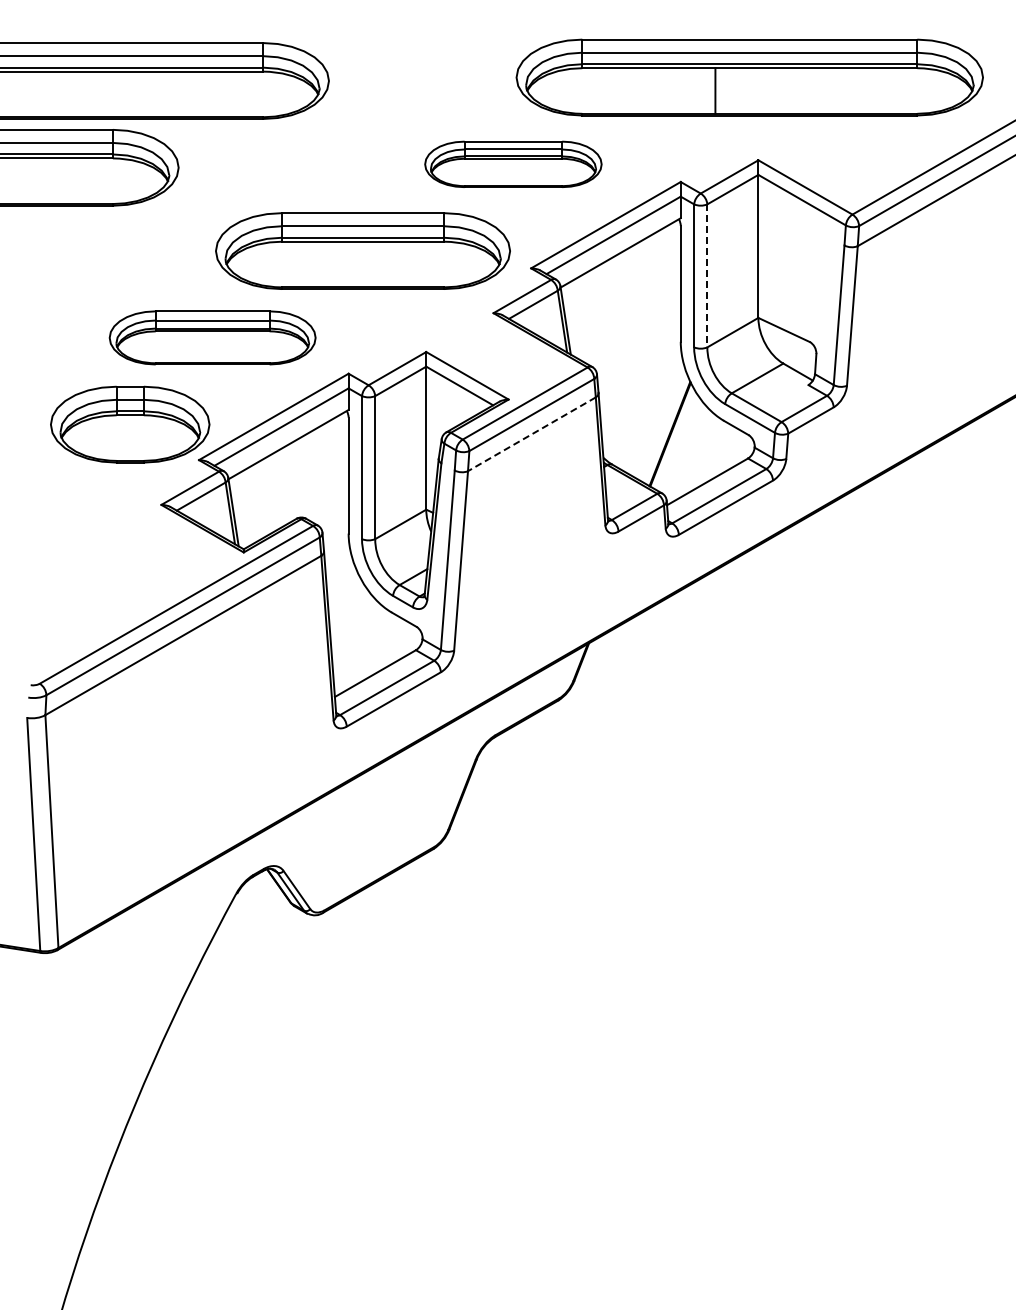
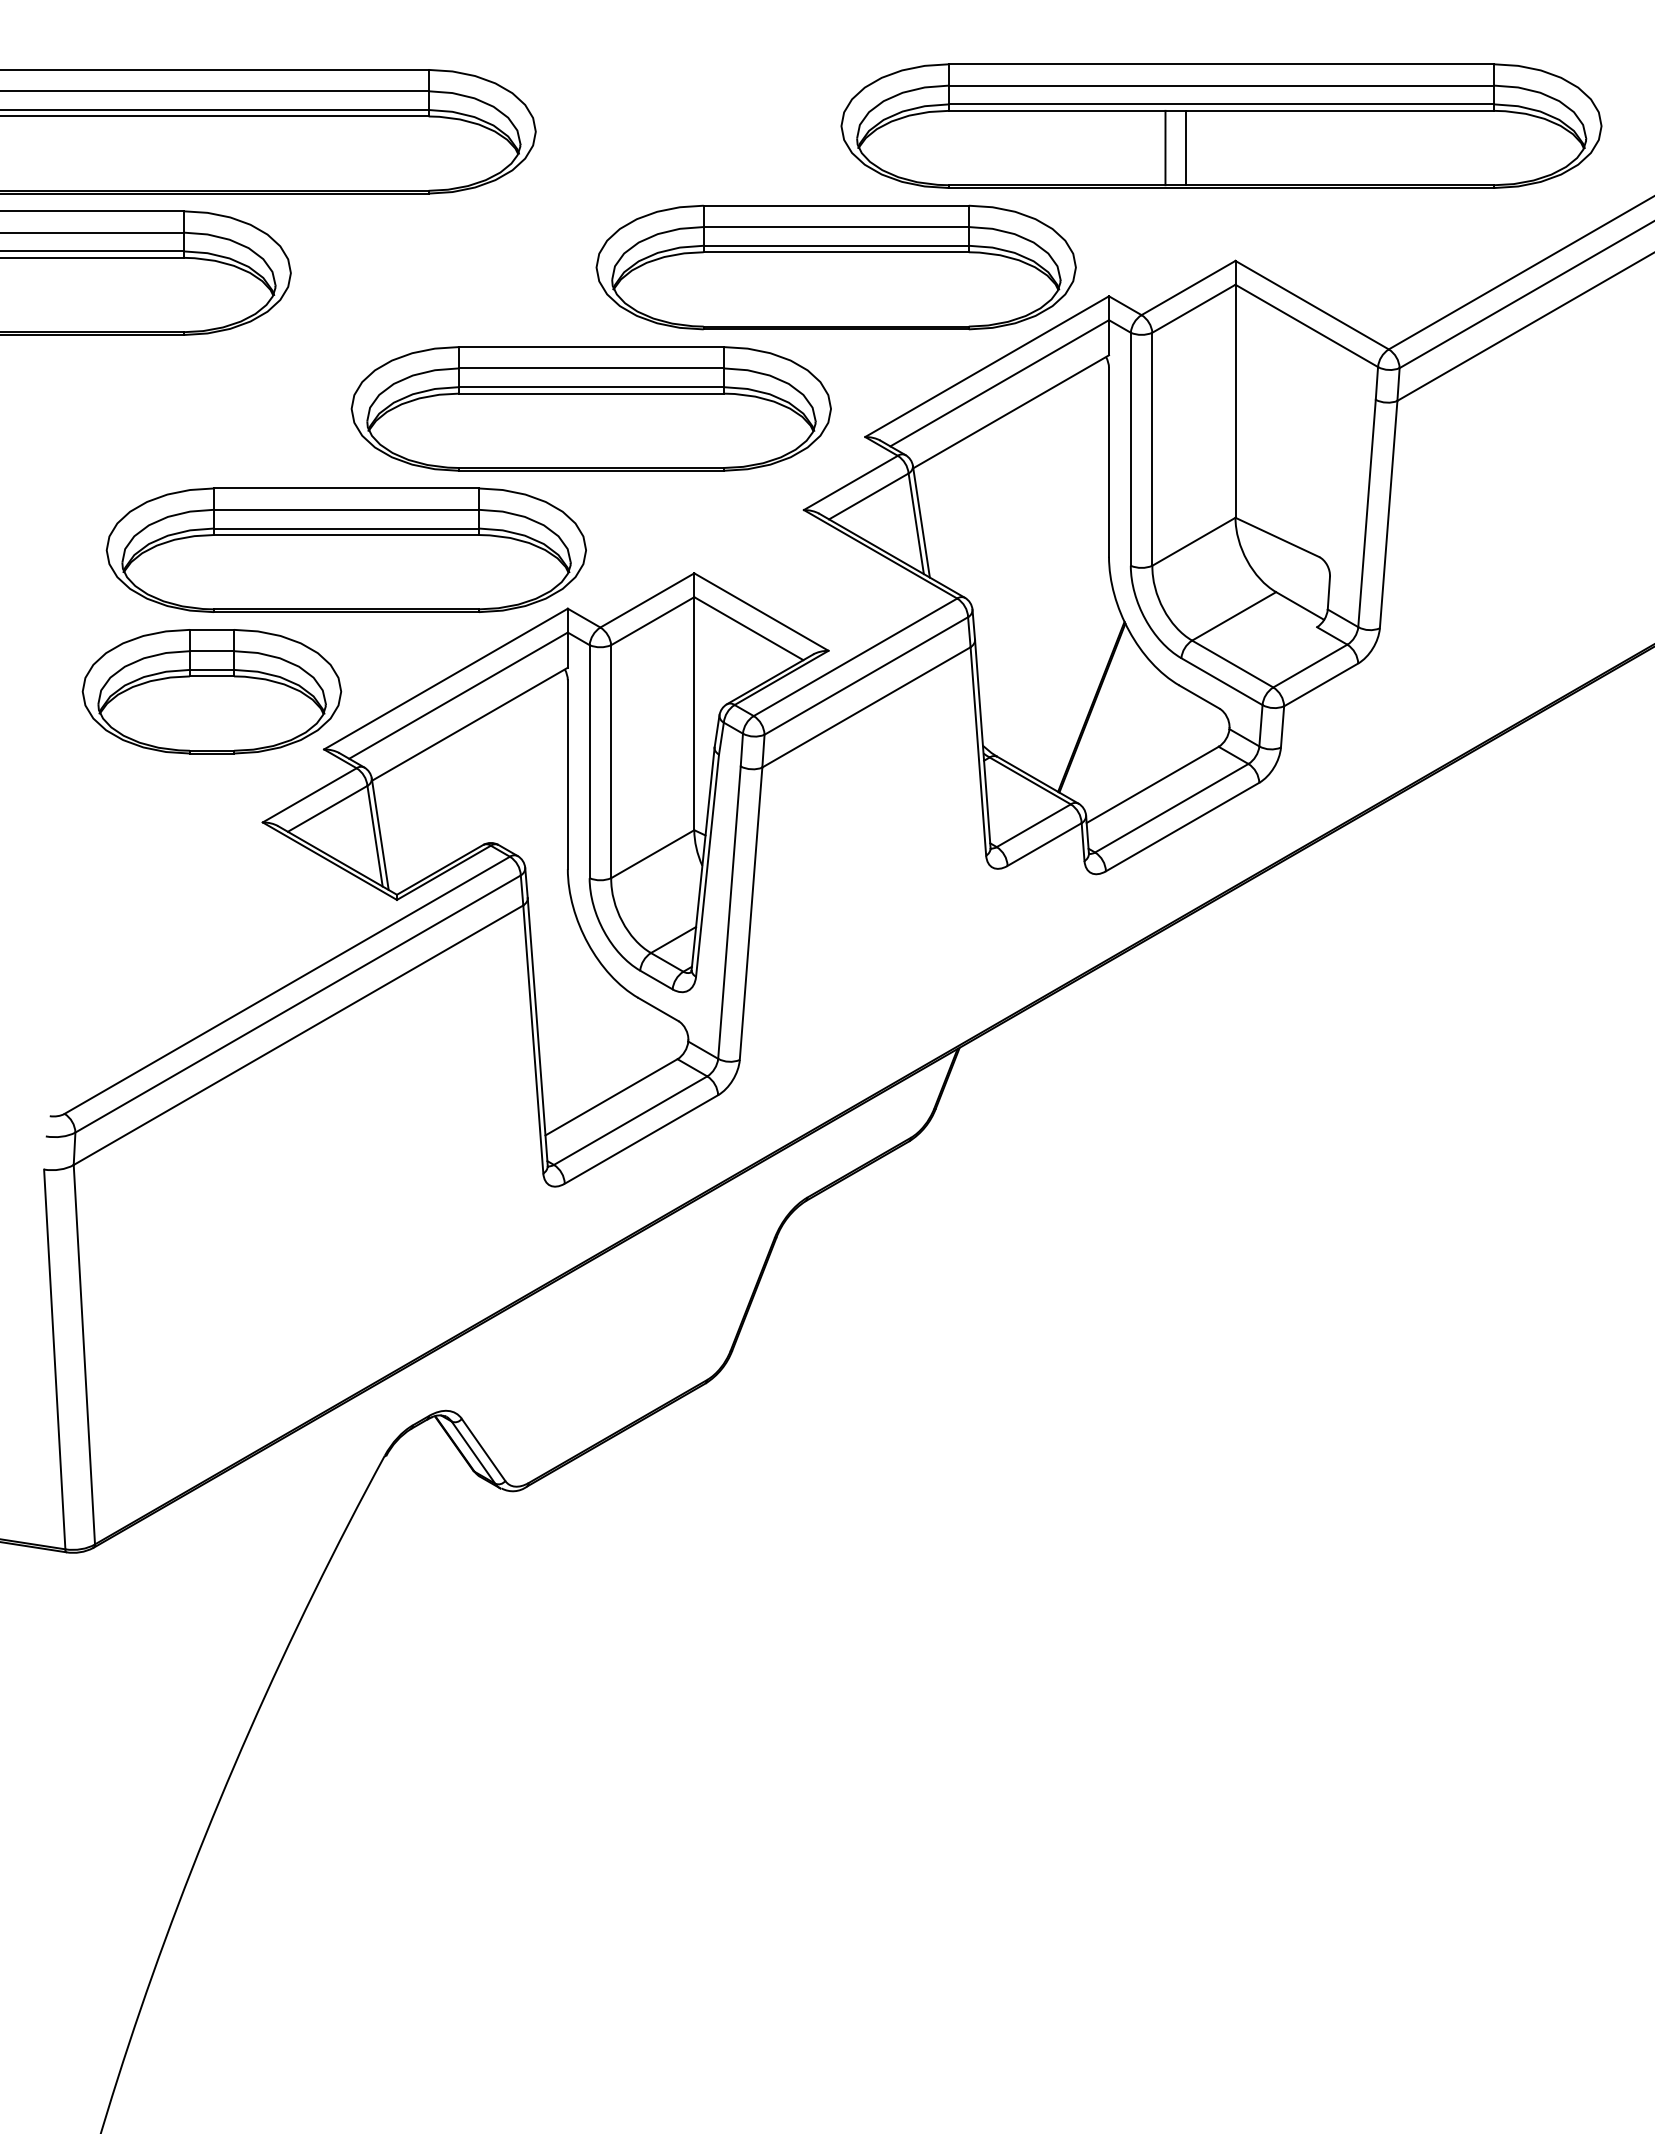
line: (728, 90) -> (1186, 147), added
part: (513, 164) -> (836, 267), size x1.67
line: (707, 275) -> (1152, 448), dashed -> solid
part: (212, 337) -> (346, 549), size x1.43
line: (531, 434) -> (865, 707), dashed -> solid

